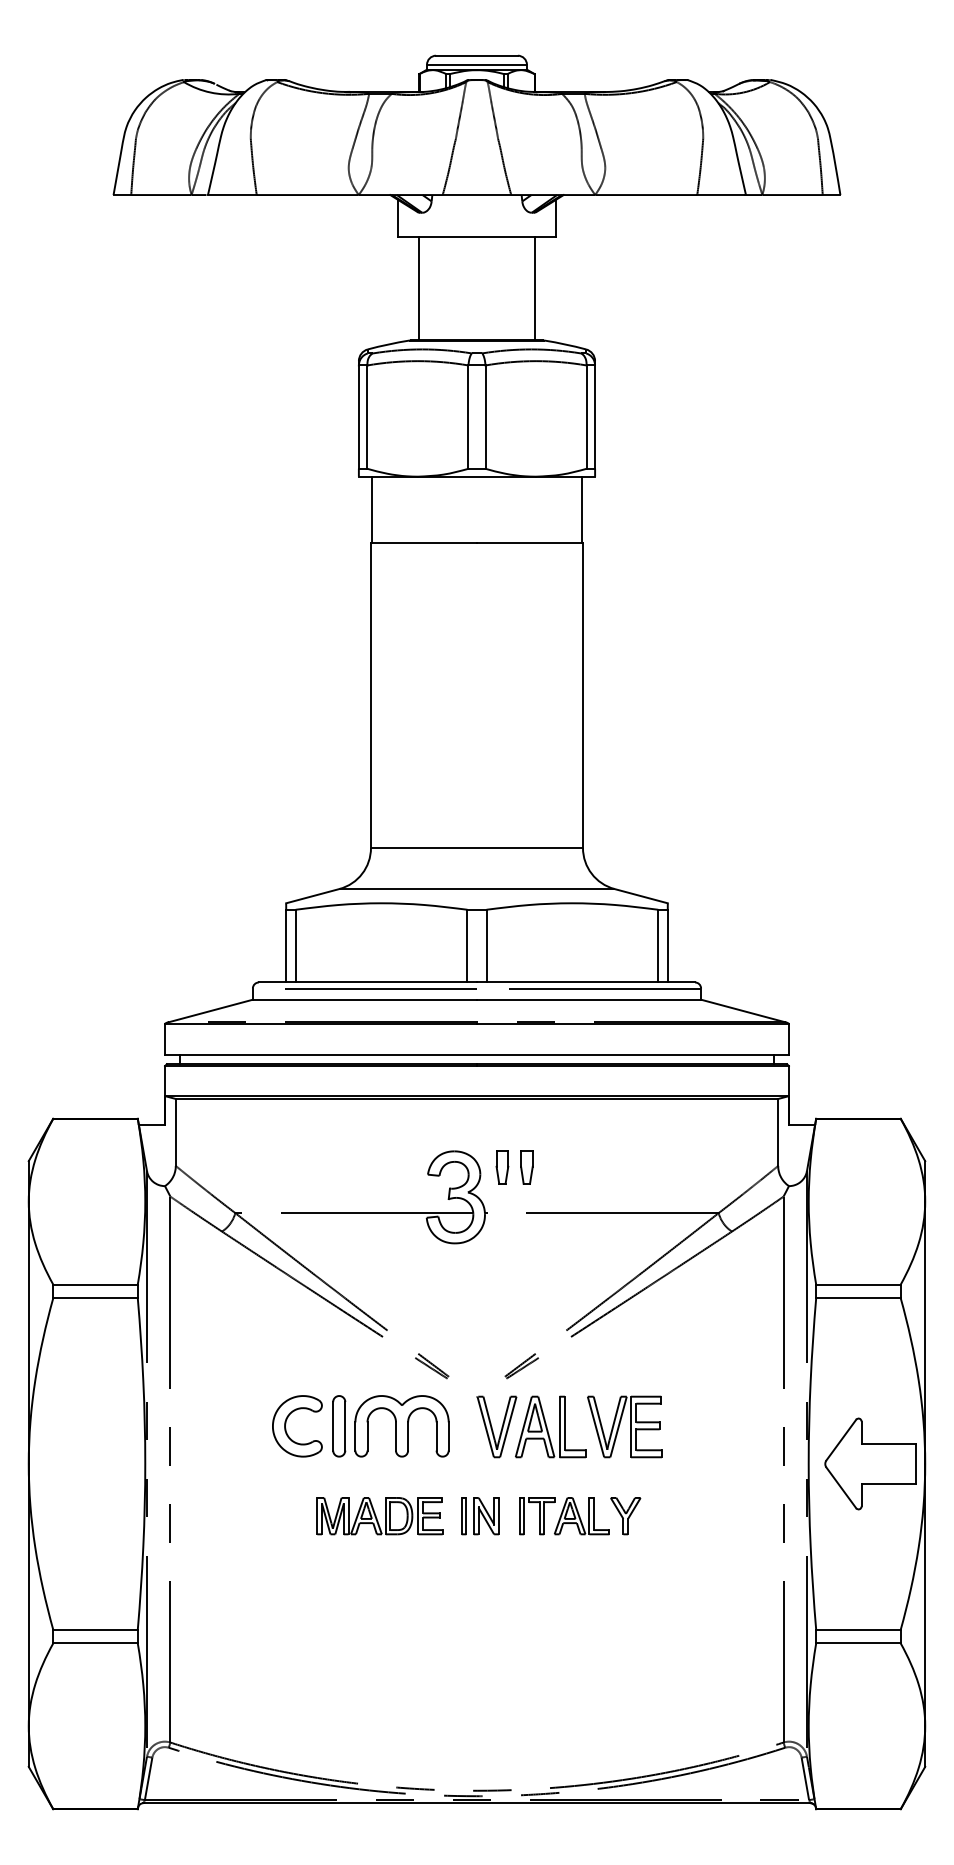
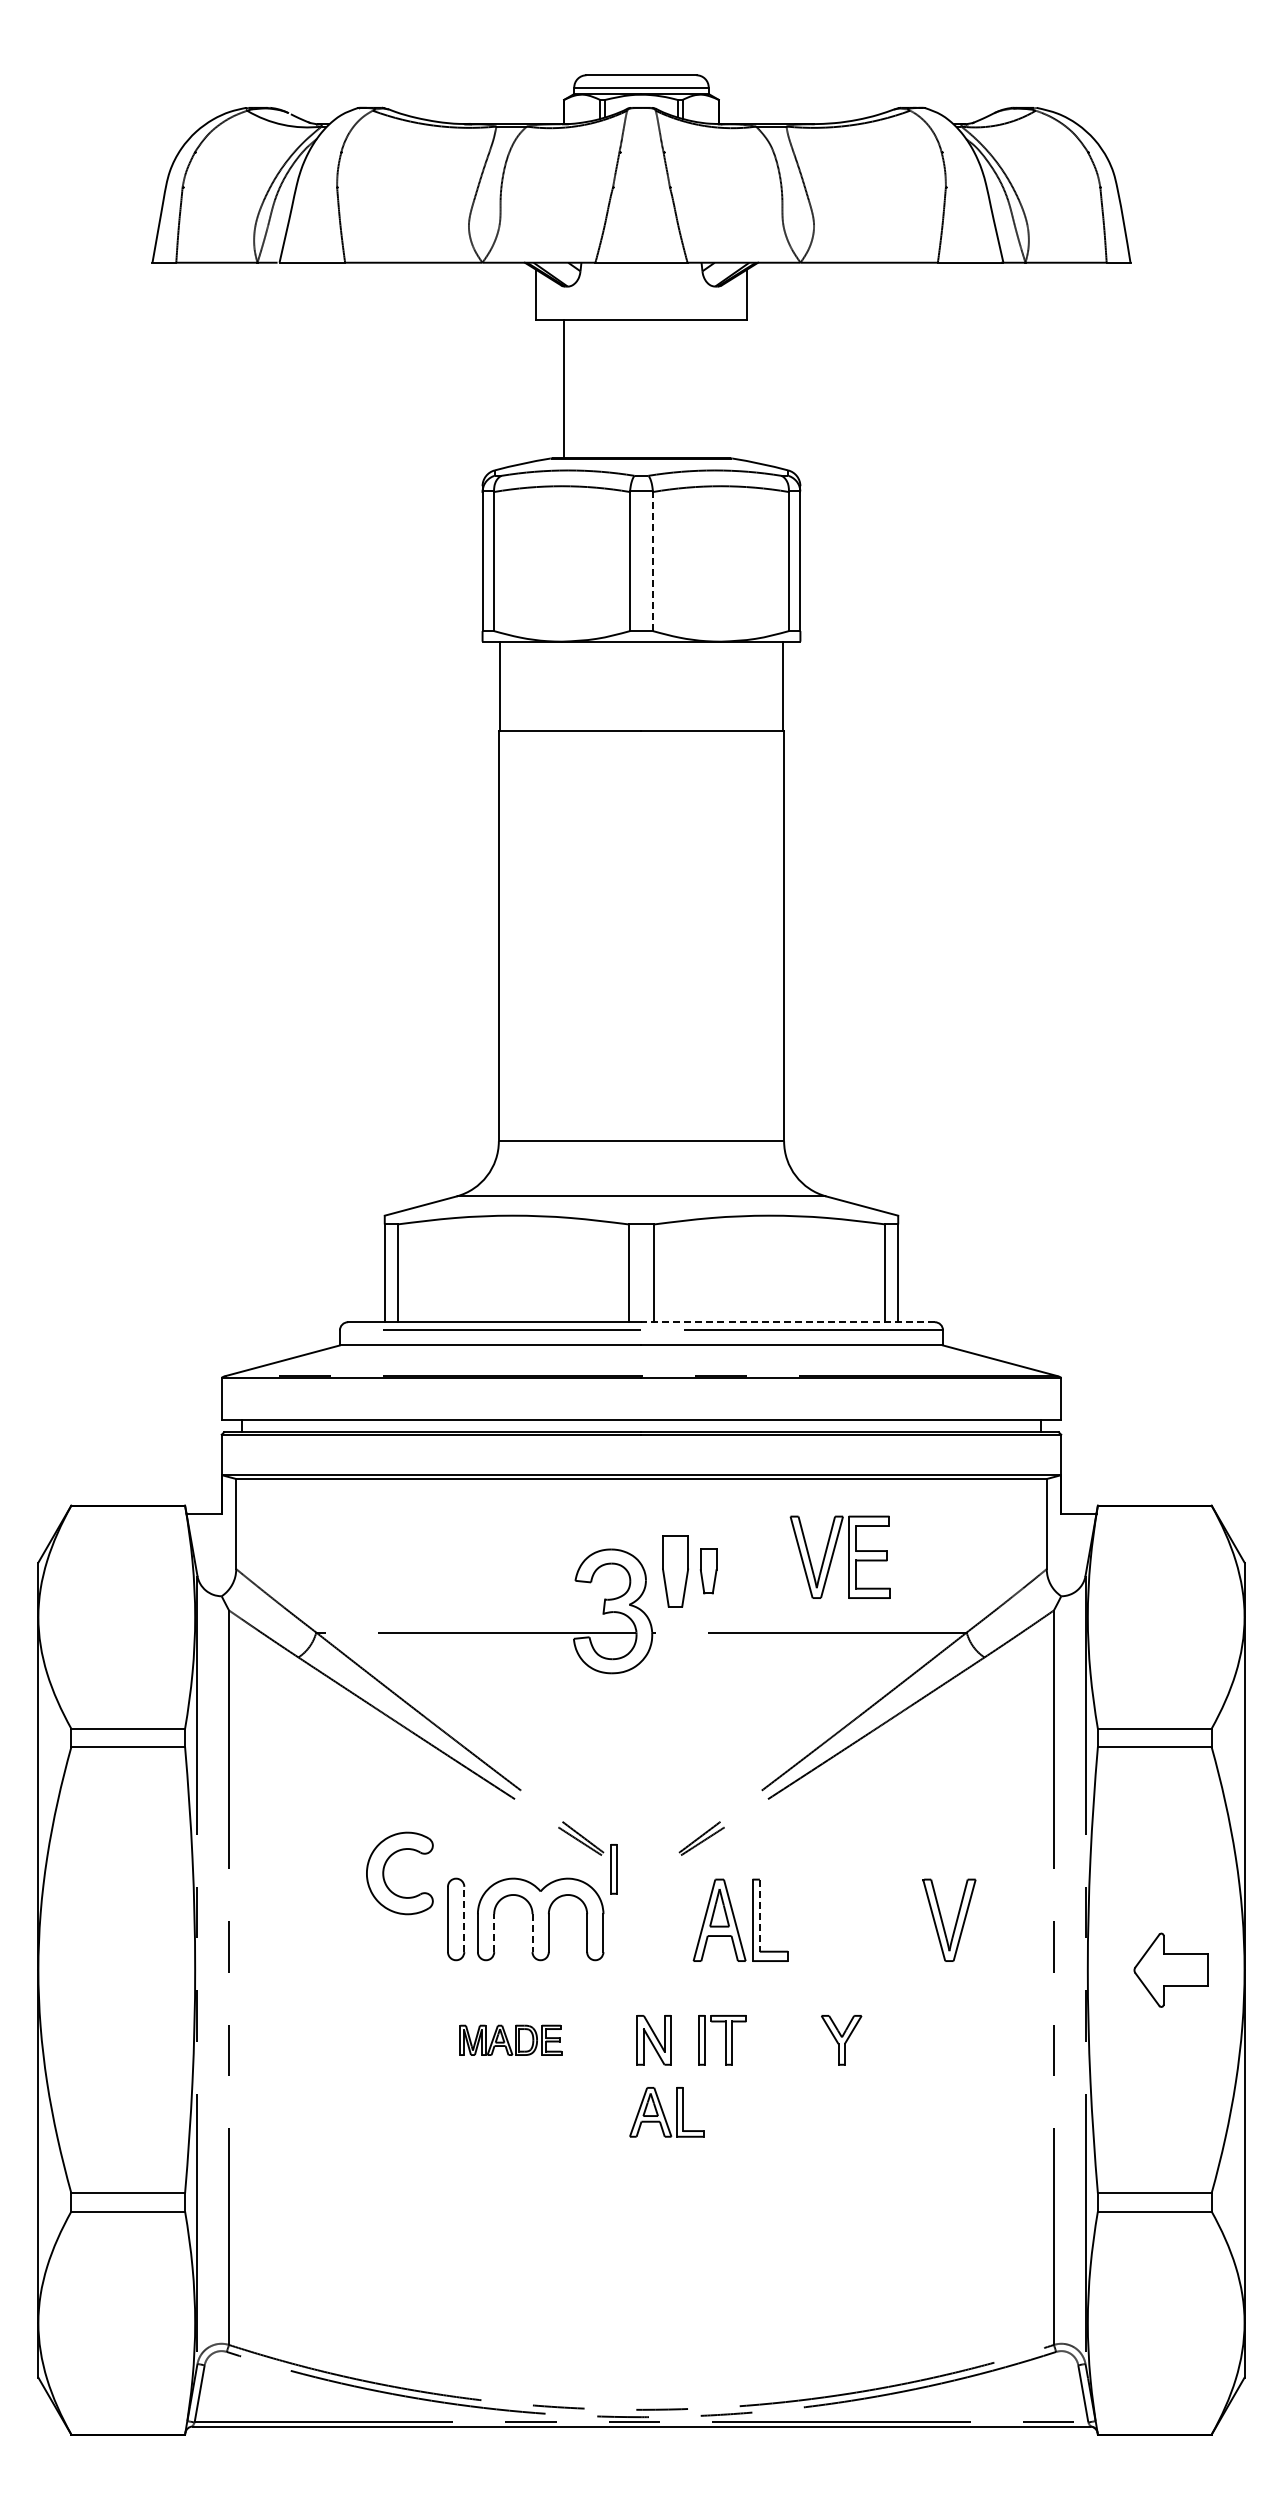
line: (534, 288) -> (718, 388), removed
line: (485, 417) -> (652, 561), solid -> dashed
line: (586, 982) -> (788, 1322), solid -> dashed
part: (502, 1167) -> (675, 1571), size x1.6
line: (564, 1424) -> (759, 1916), solid -> dashed
part: (285, 1426) -> (384, 1873), moved
line: (345, 1426) -> (464, 1919), solid -> dashed
part: (624, 1426) -> (839, 1556), moved
part: (501, 1427) -> (955, 1921), moved
line: (367, 1436) -> (494, 1933), solid -> dashed
line: (395, 1436) -> (532, 1933), solid -> dashed
part: (870, 1464) -> (1170, 1970), size x0.6
part: (379, 1516) -> (510, 2040), size x0.6
part: (463, 1516) -> (613, 1869), moved
part: (581, 1516) -> (666, 2112), moved

